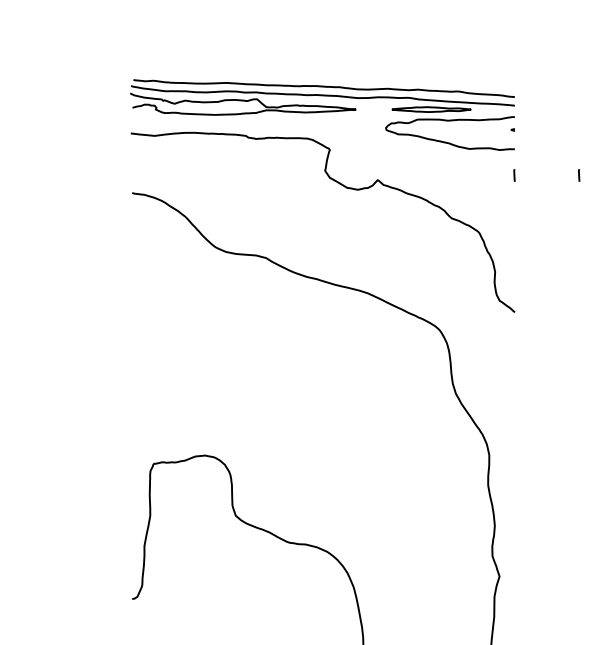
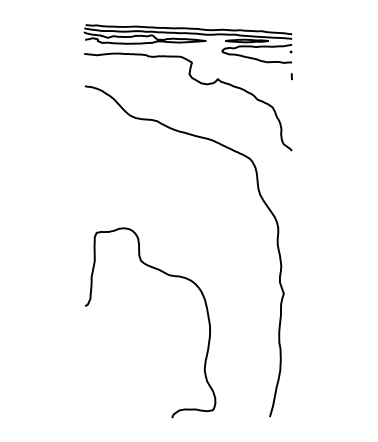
curve: (578, 175) -> (326, 76), removed

